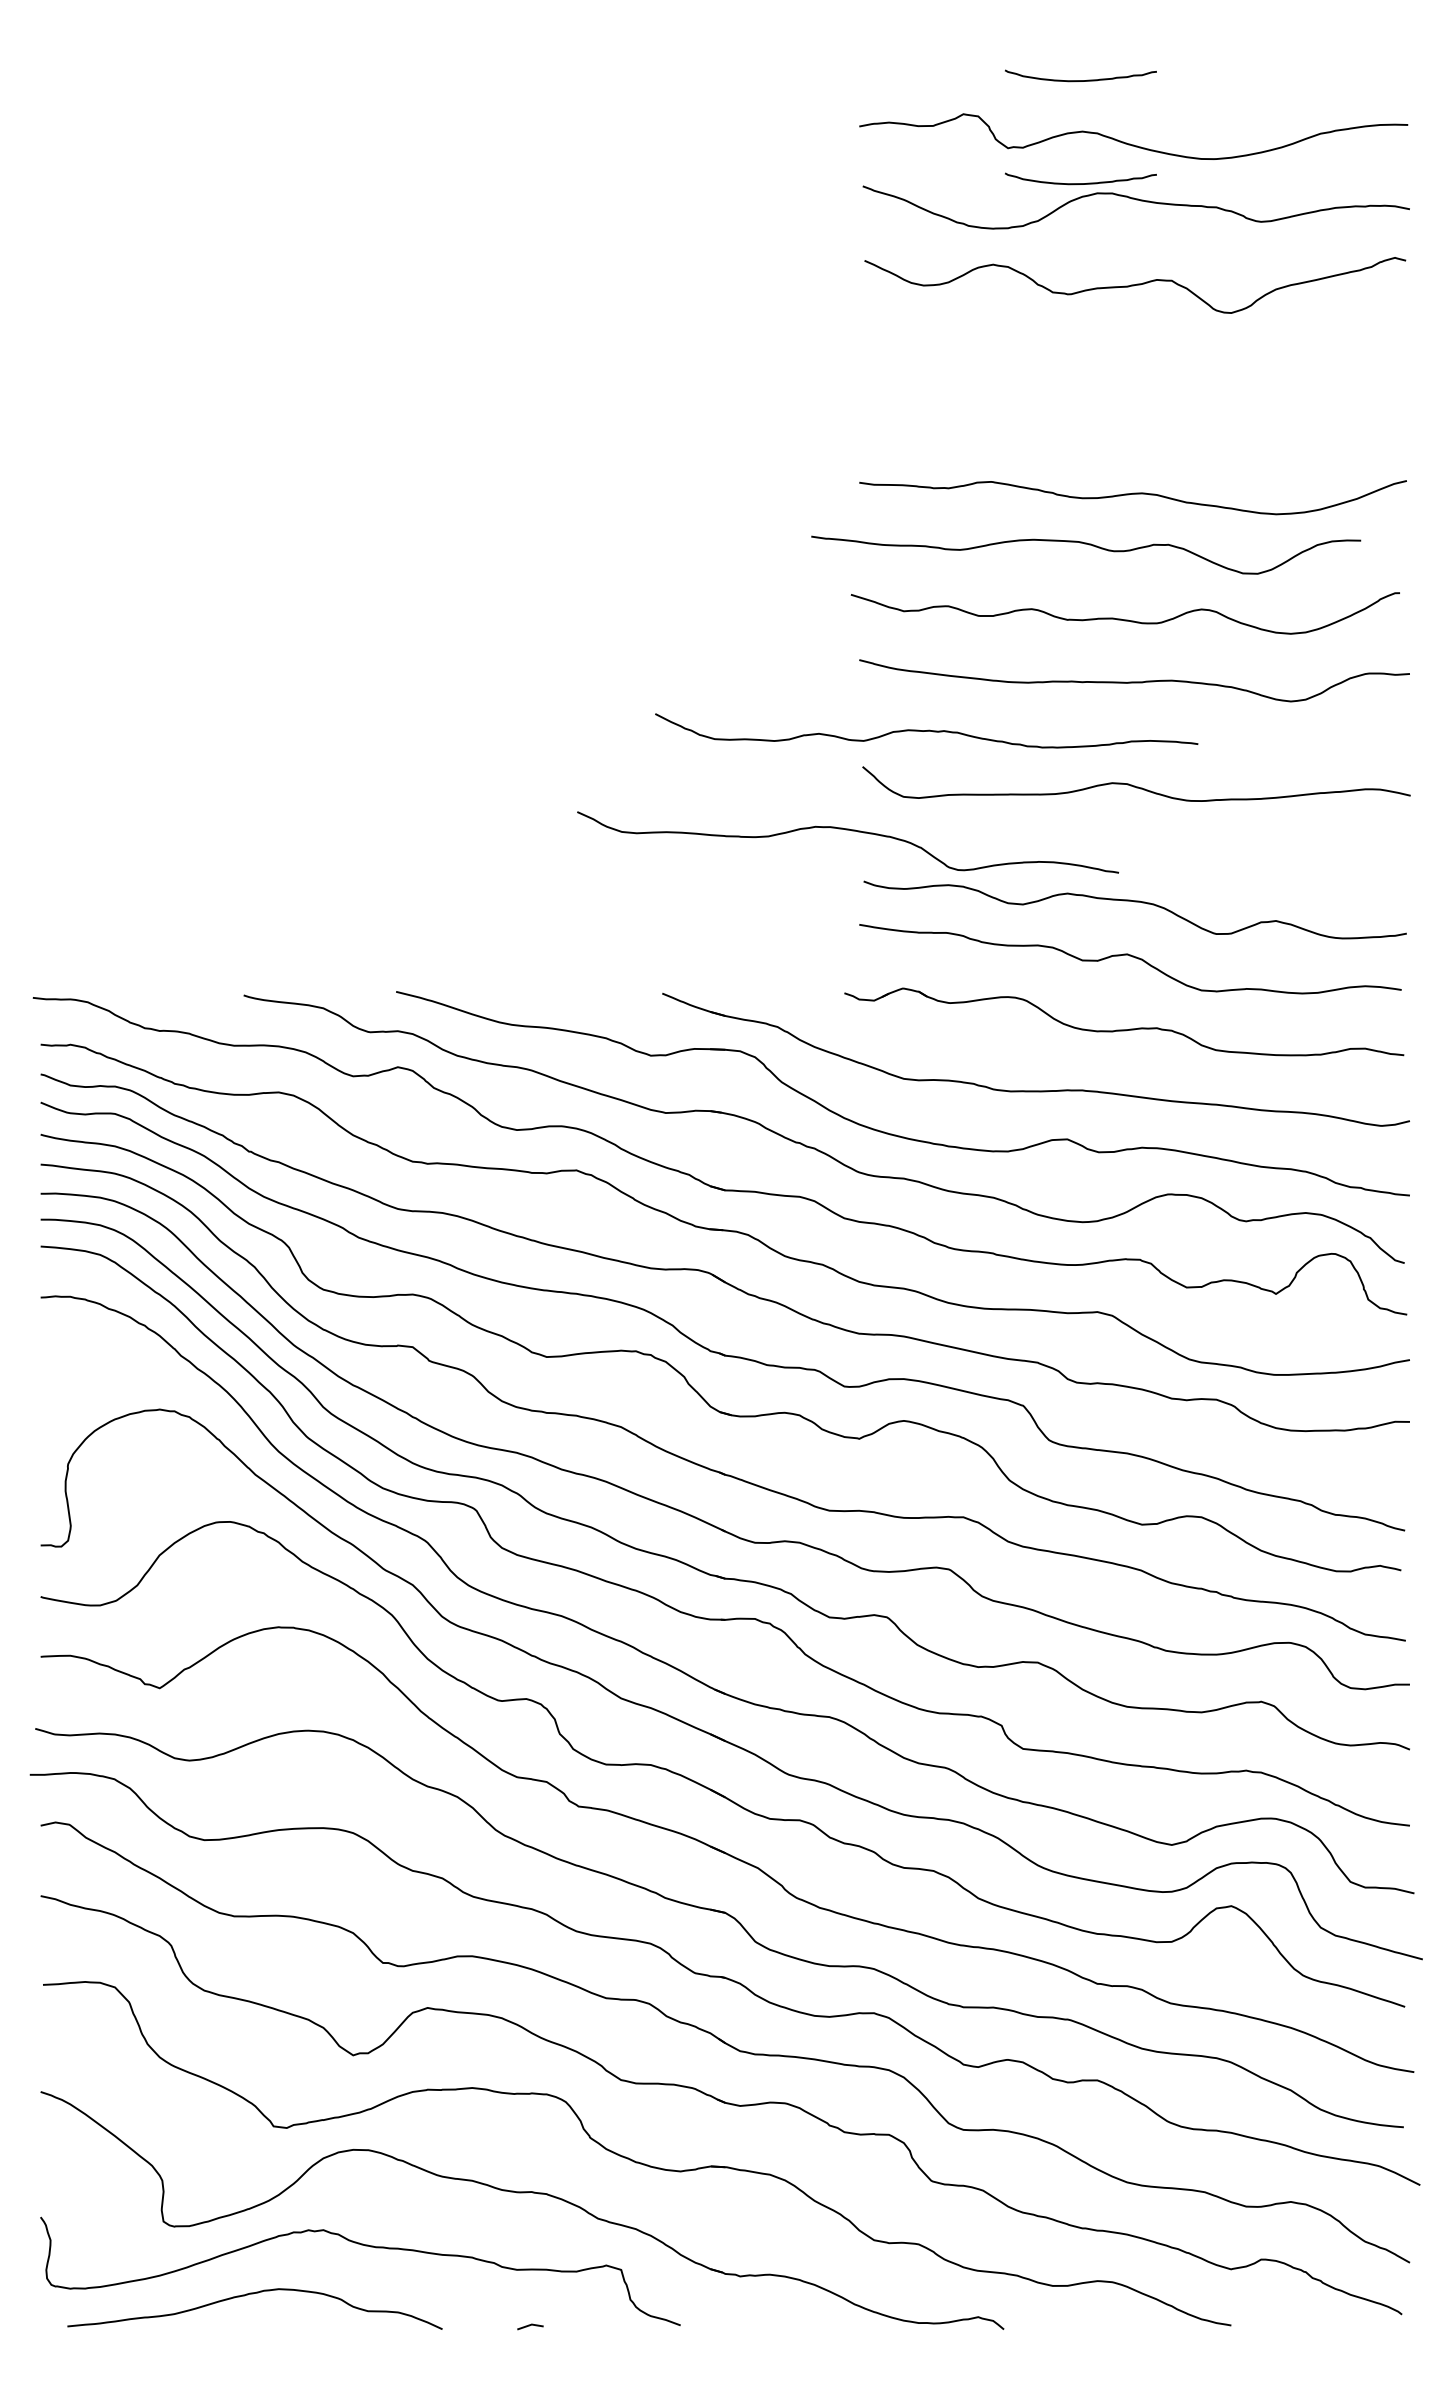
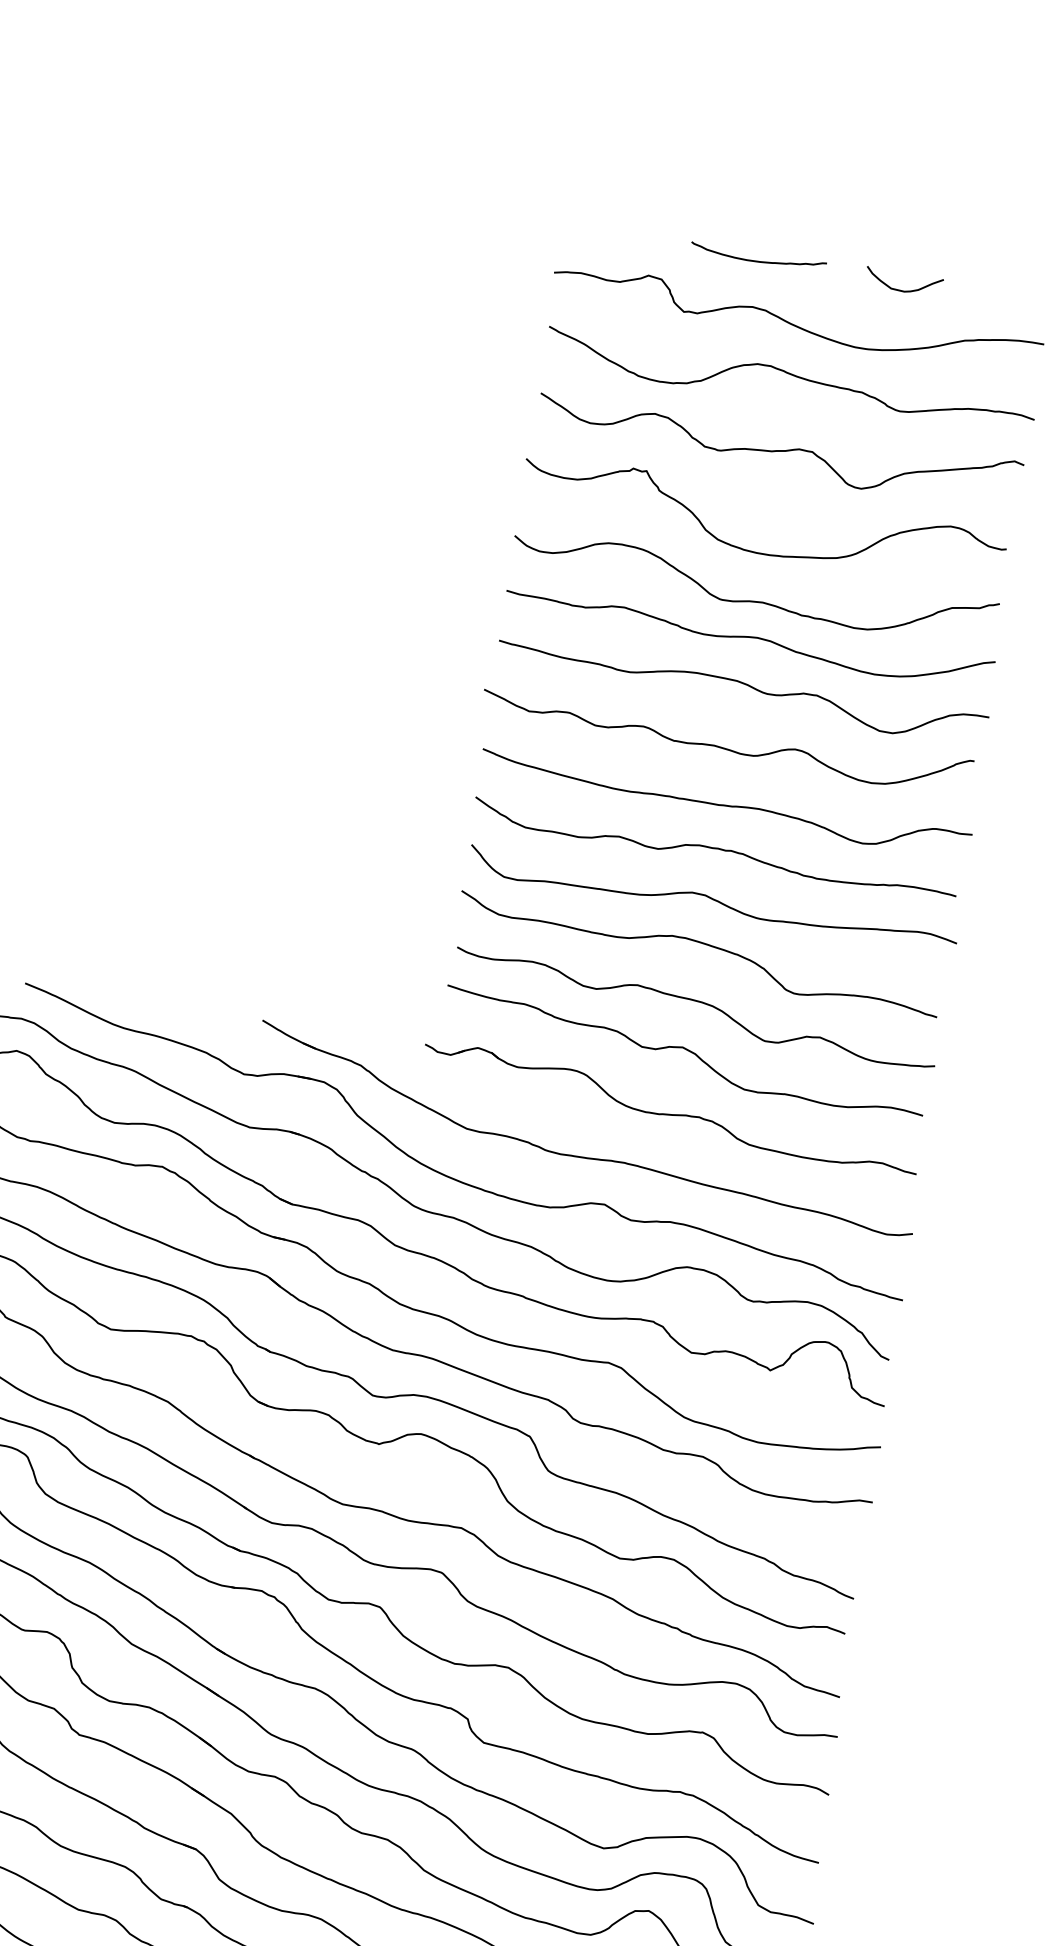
curve: (1243, 88) -> (902, 289), added
curve: (1080, 183) -> (743, 353), removed
curve: (1129, 399) -> (758, 552), added
curve: (1130, 453) -> (752, 600), added
curve: (1089, 545) -> (746, 685), moved
curve: (926, 730) -> (715, 848), moved
curve: (852, 831) -> (704, 944), moved

